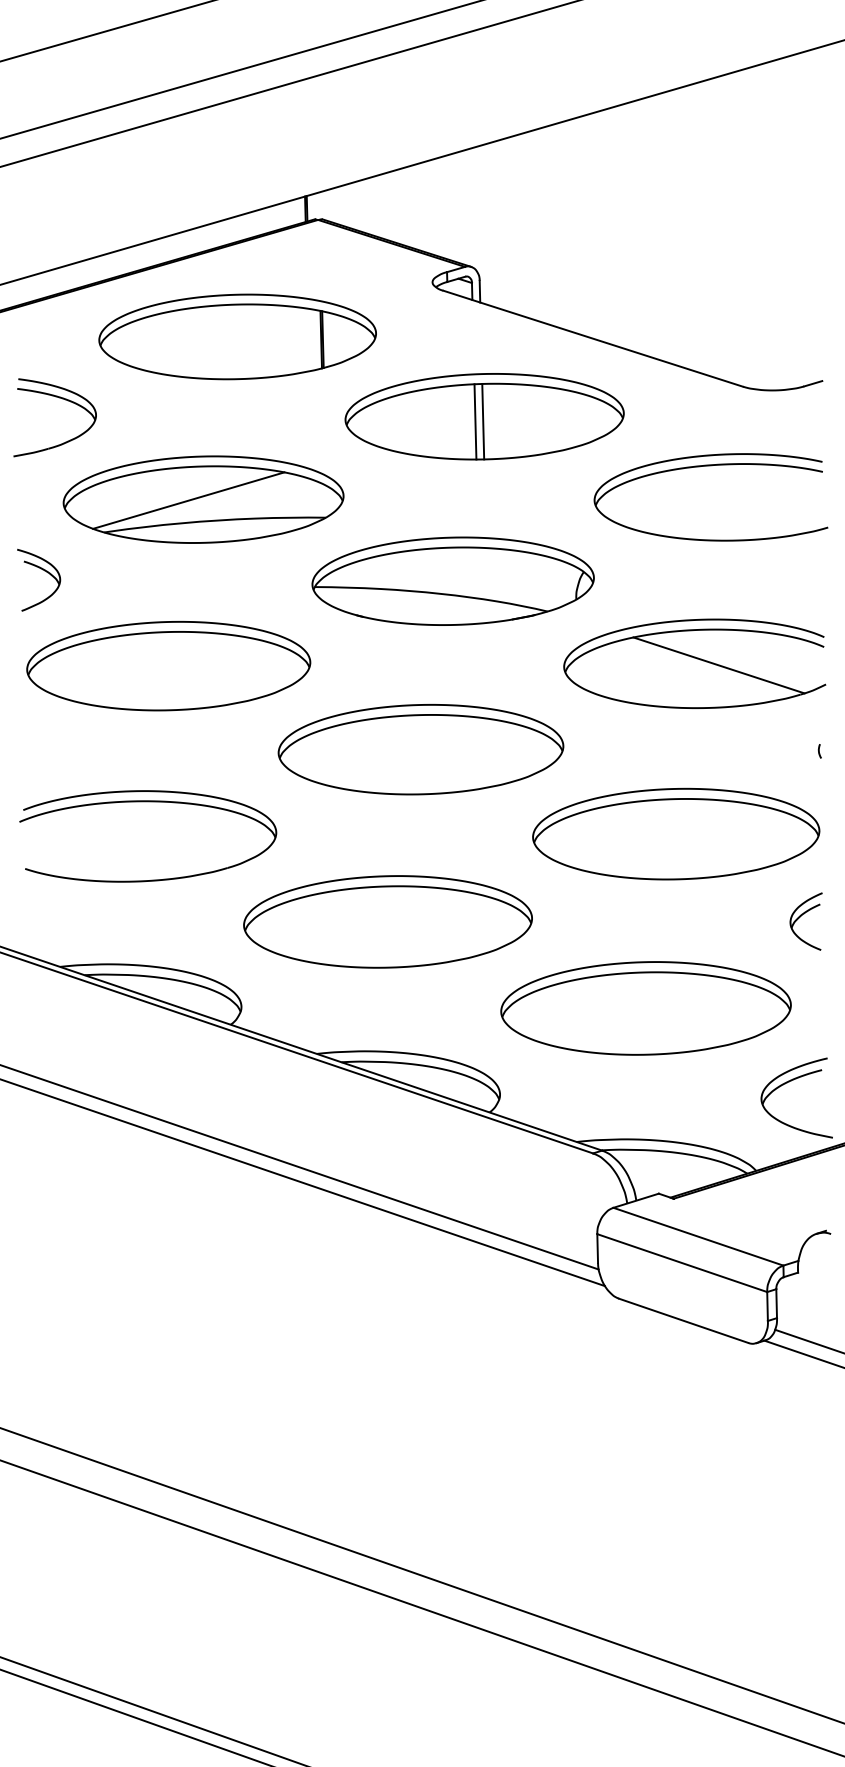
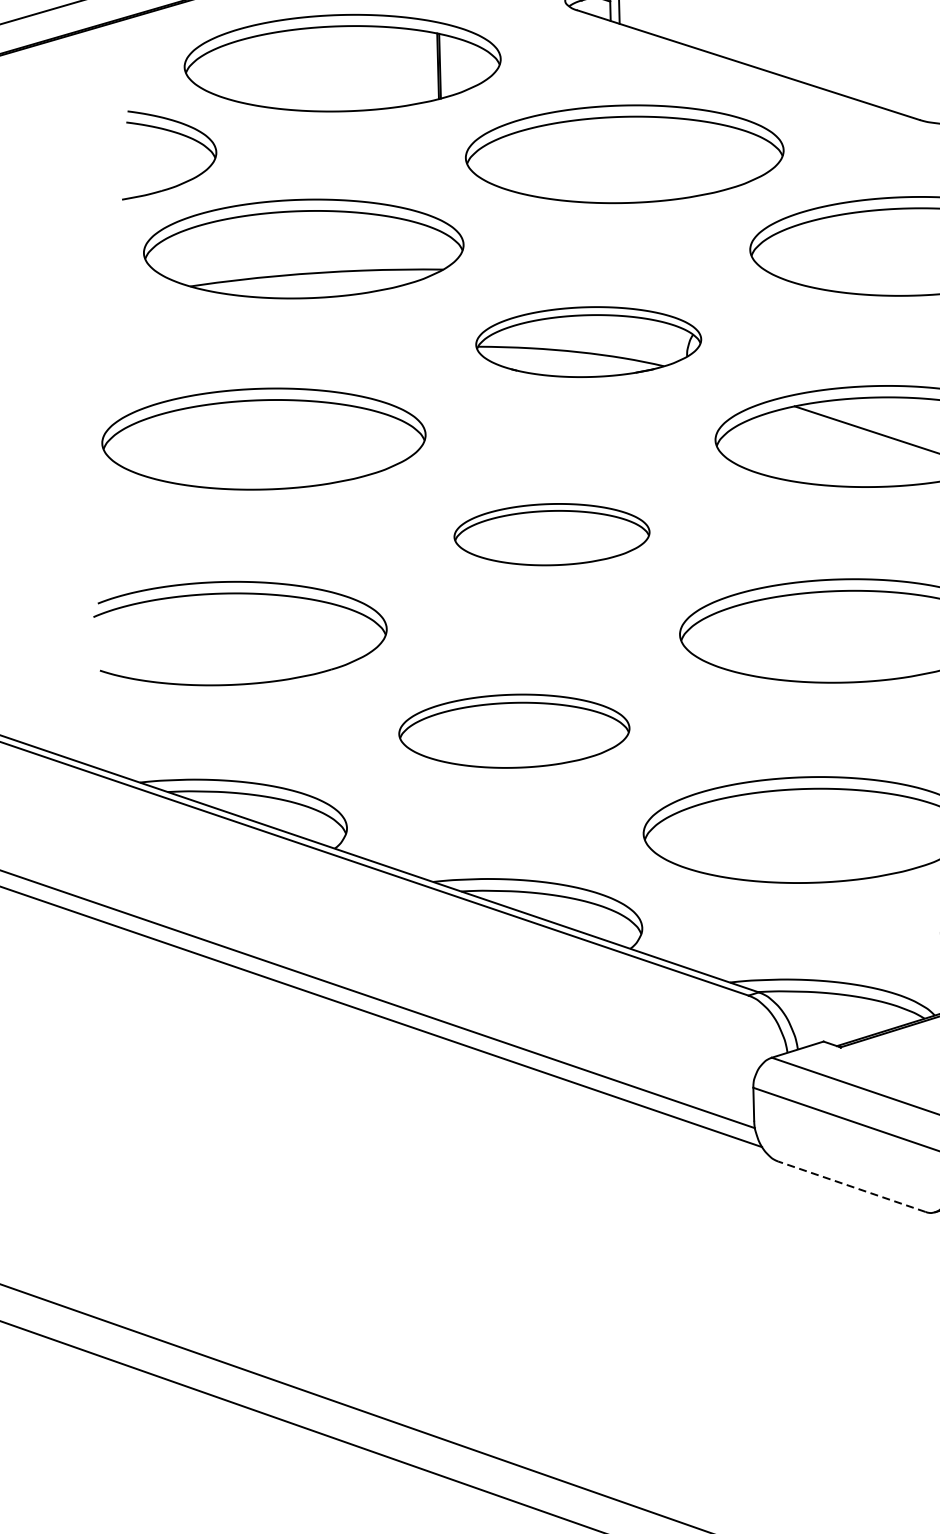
part: (59, 398) -> (174, 133), moved
line: (475, 421) -> (614, 159), removed
line: (483, 421) -> (623, 159), removed
line: (188, 500) -> (286, 249), removed
part: (44, 571) -> (122, 331), removed
part: (452, 580) -> (587, 341), size x0.7
part: (420, 749) -> (551, 534), size x0.6
part: (387, 921) -> (513, 730), size x0.7
line: (683, 1320) -> (851, 1186), solid -> dashed

